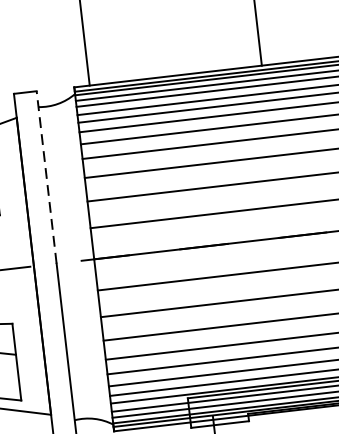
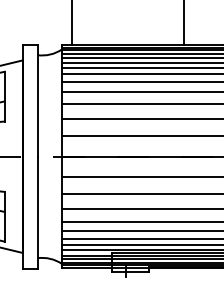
line: (46, 177) -> (37, 100), dashed -> solid

